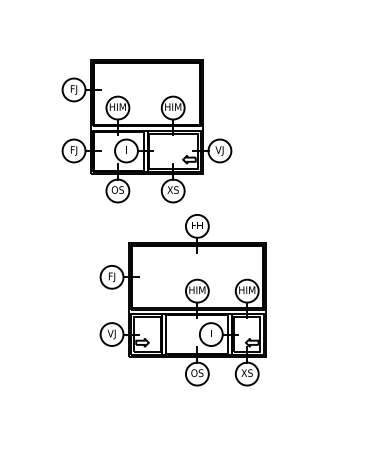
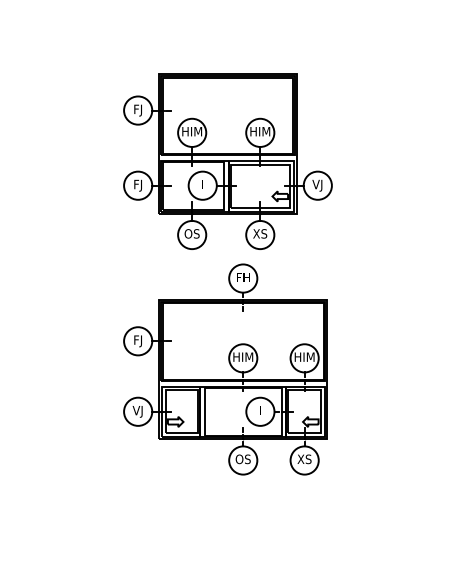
part: (146, 131) -> (227, 161), moved

